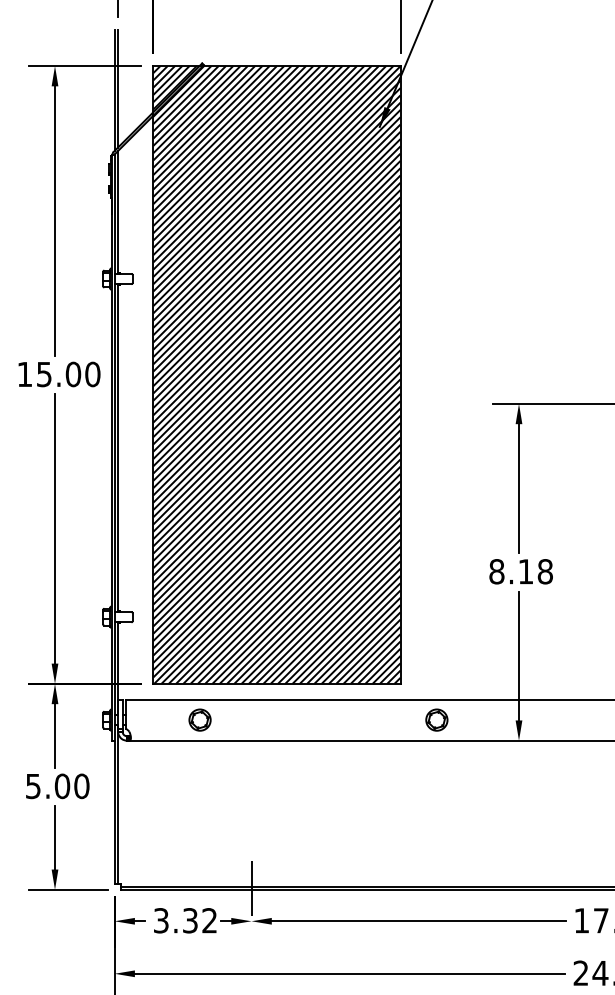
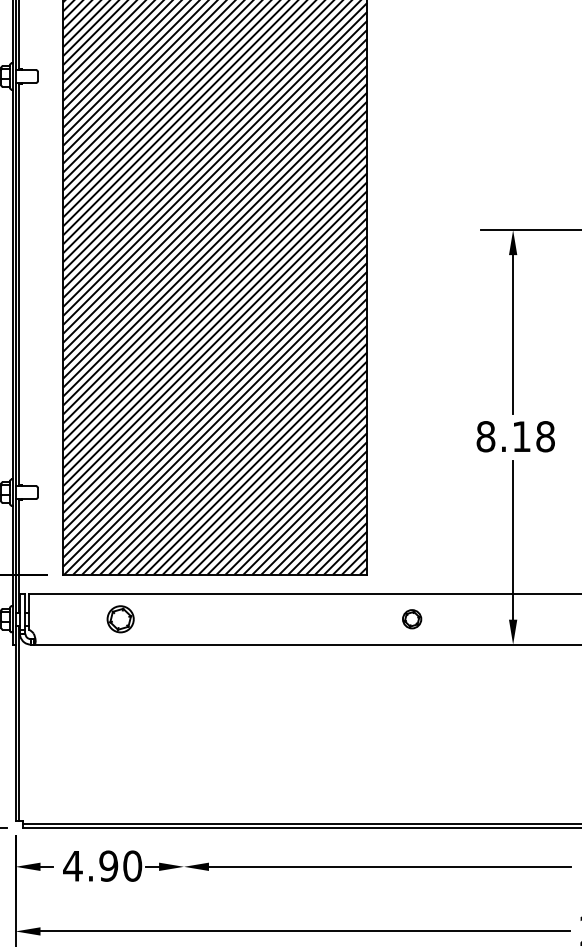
part: (436, 719) -> (411, 618), size x0.7
line: (251, 888) -> (183, 826), removed
text: (185, 920) -> (102, 865), 3.32 -> 4.90

